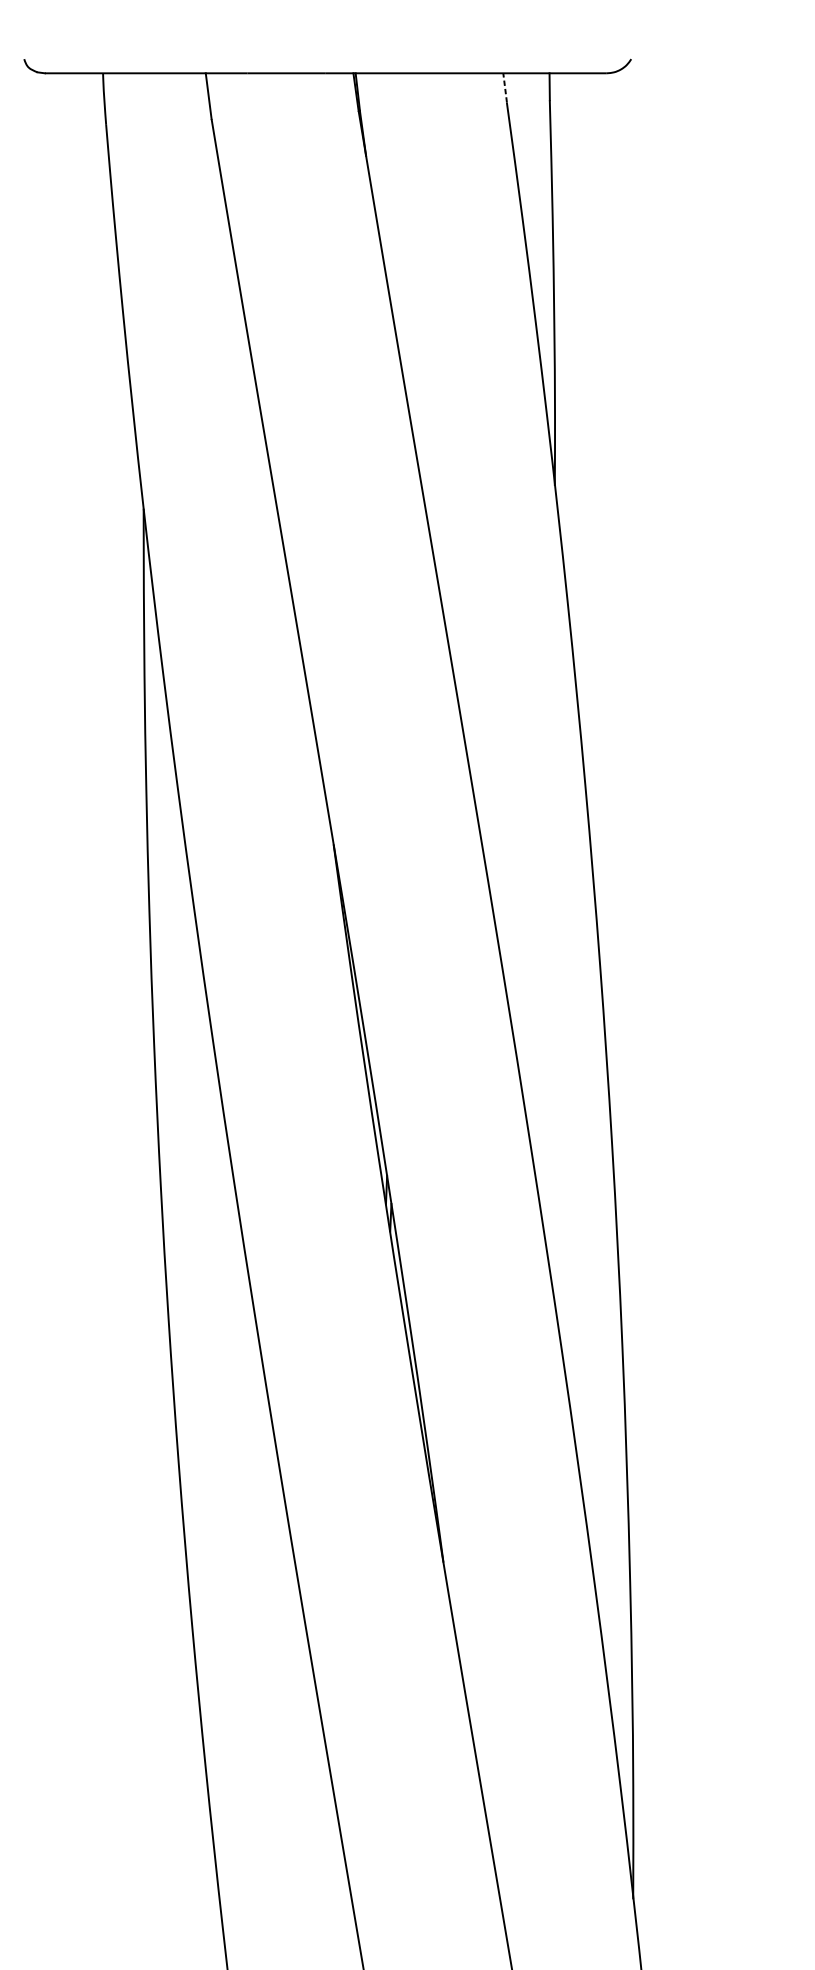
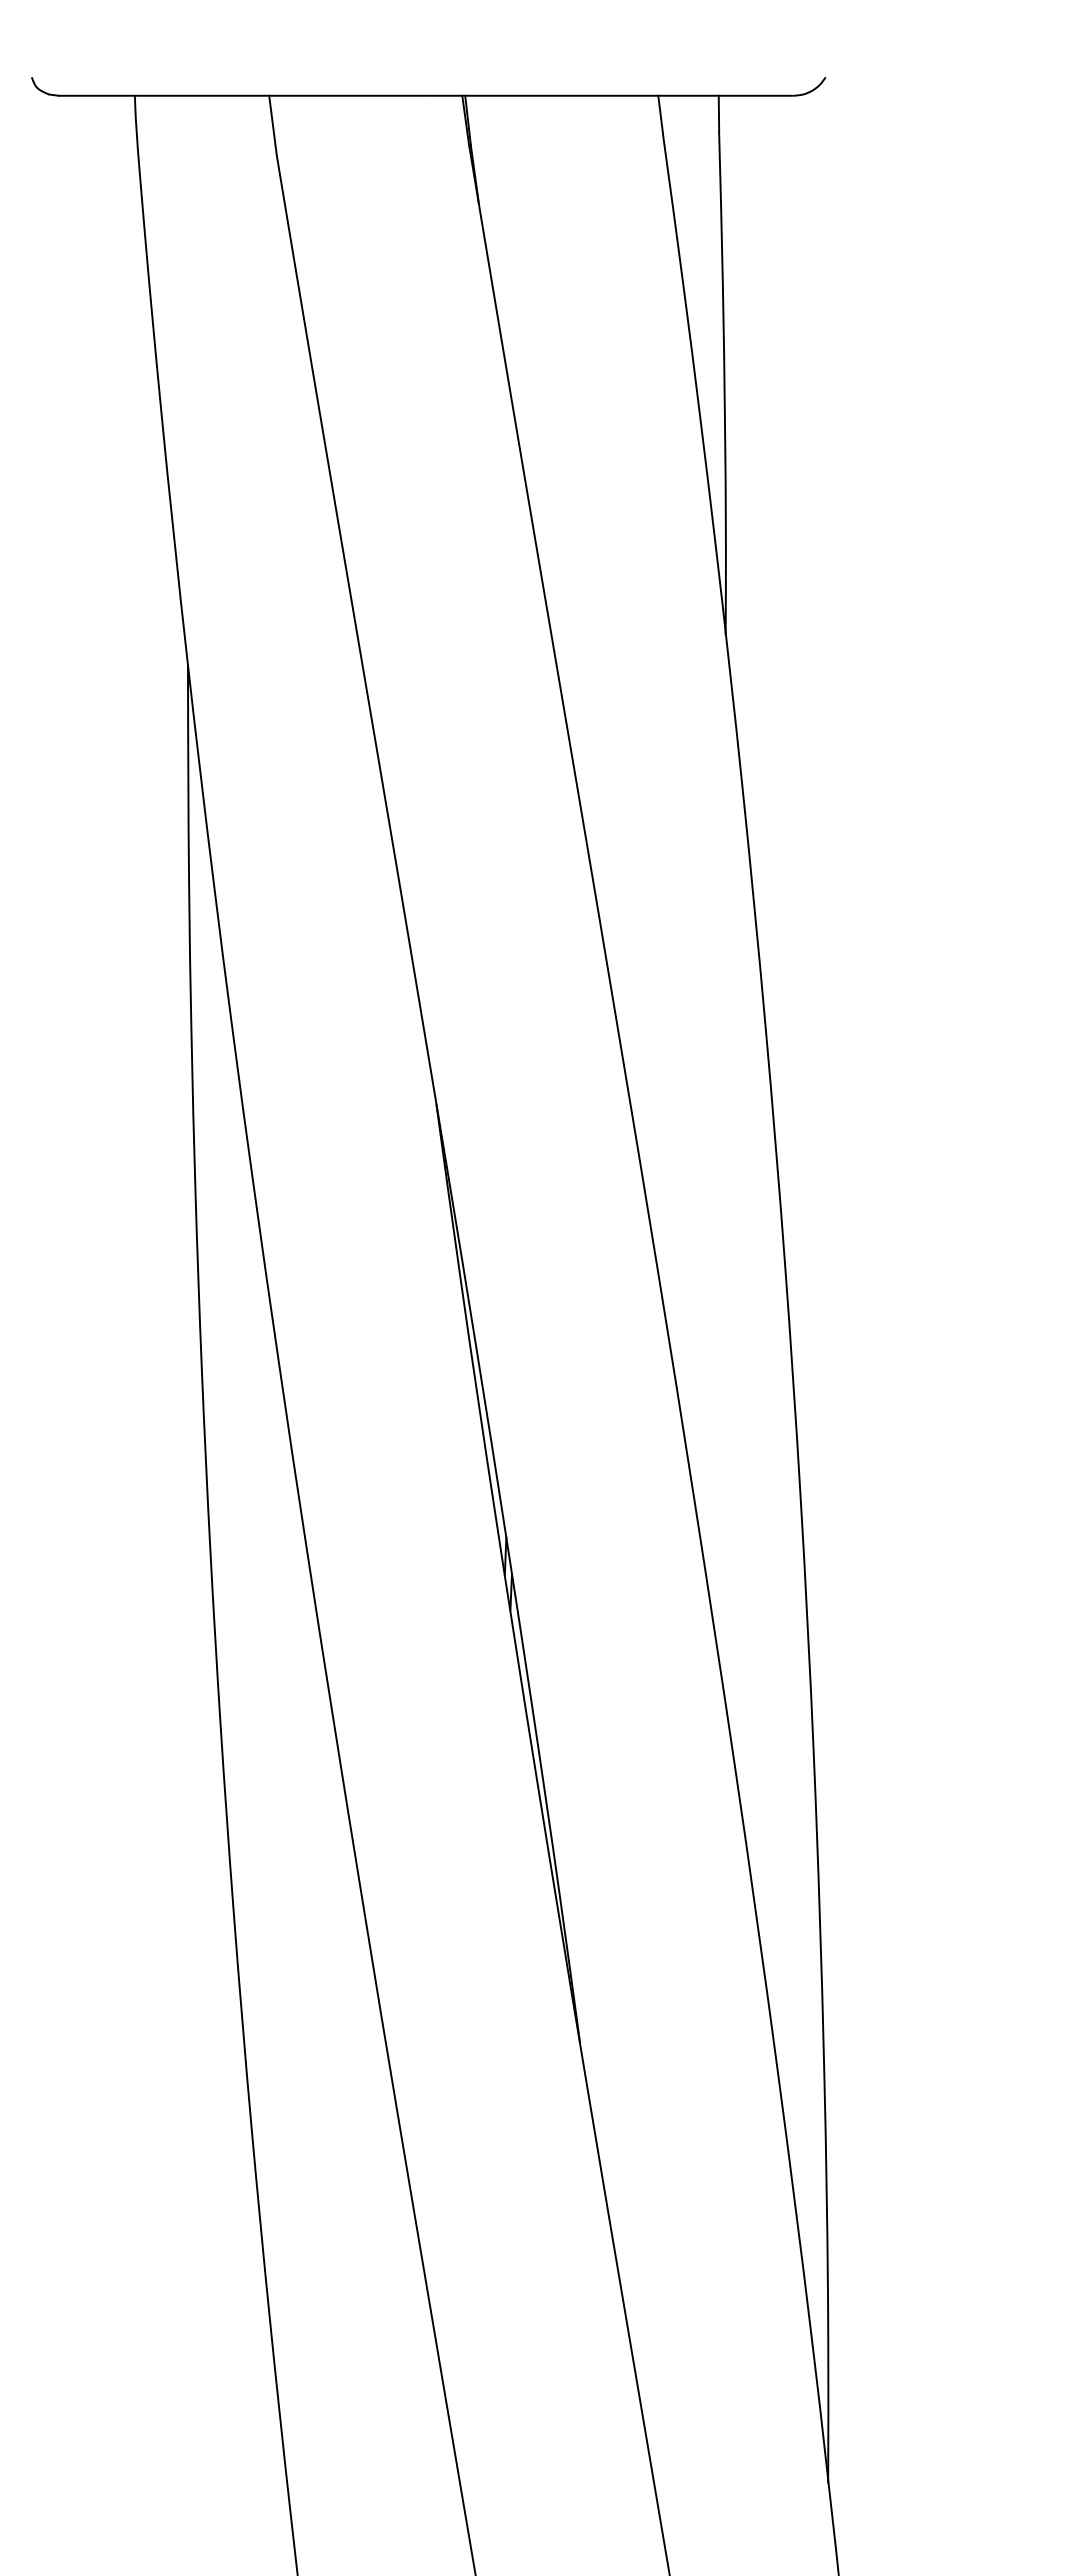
line: (504, 87) -> (660, 114), dashed -> solid

